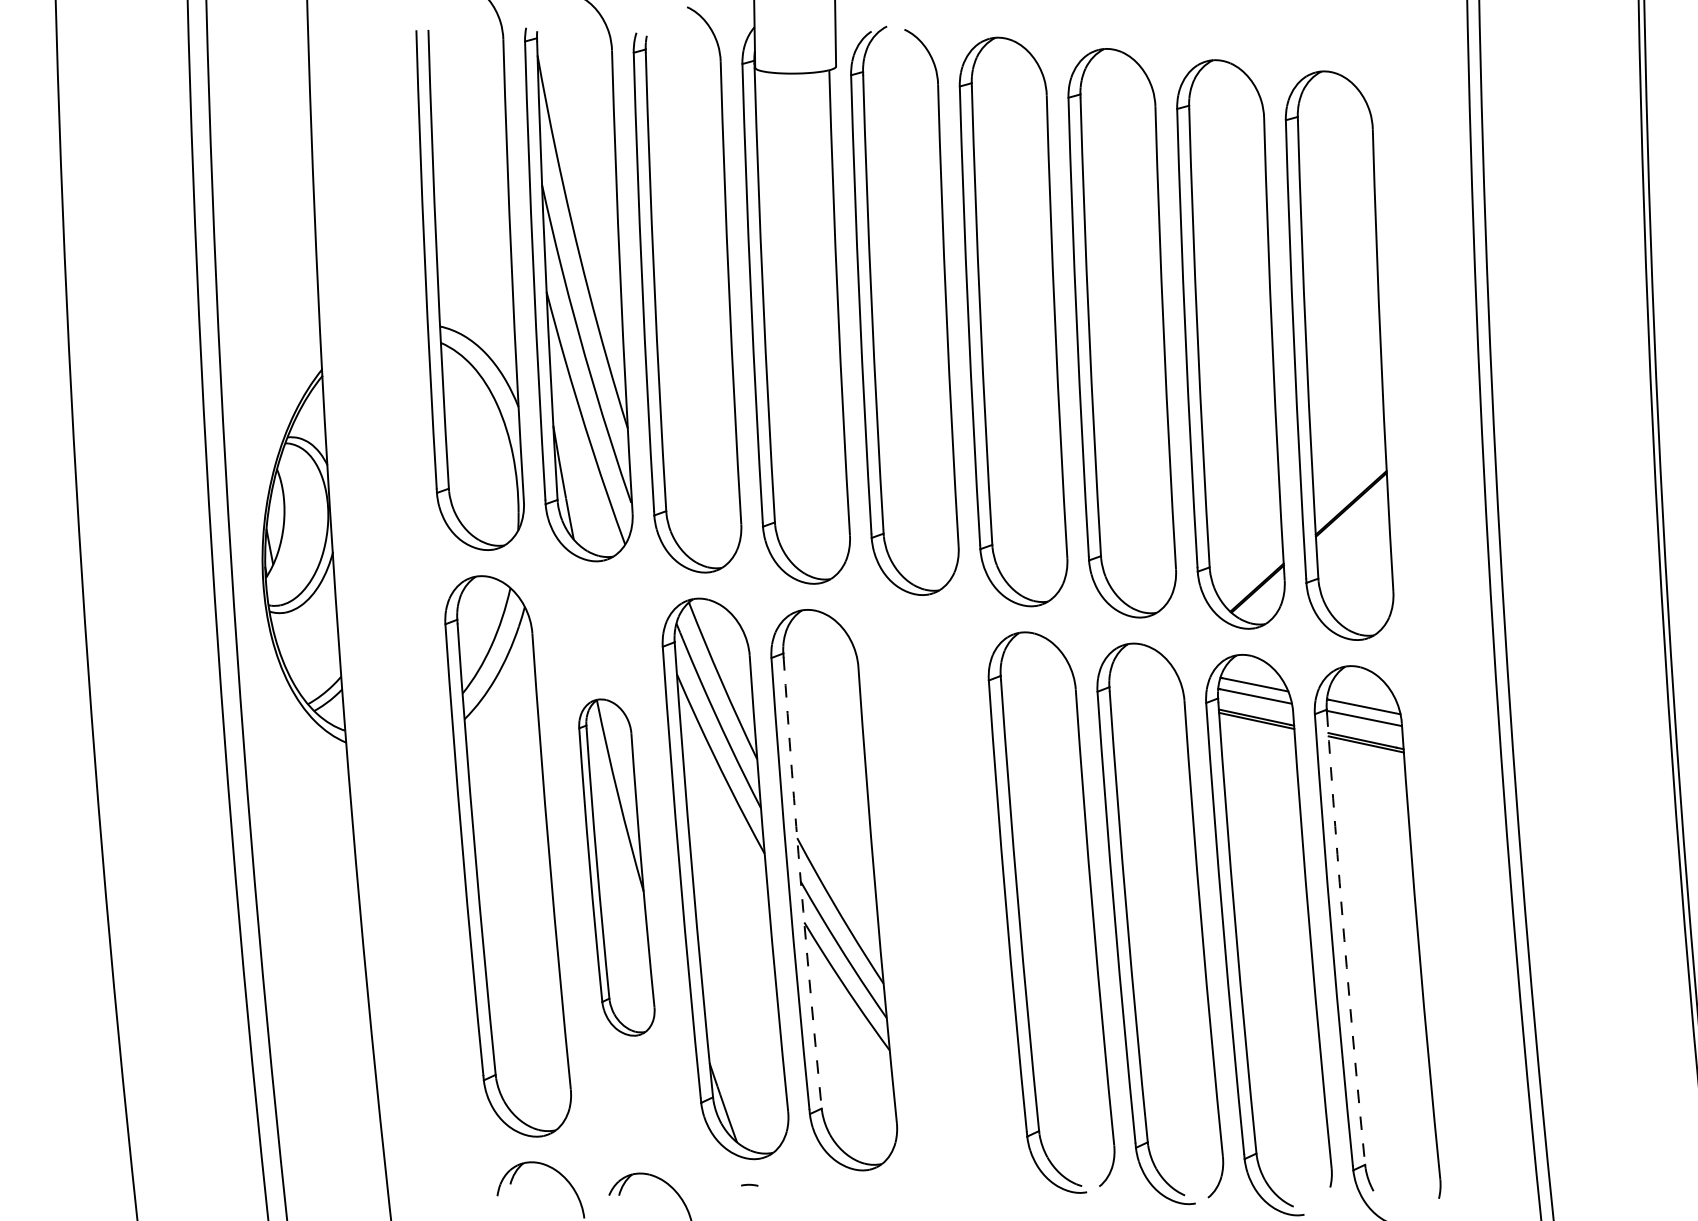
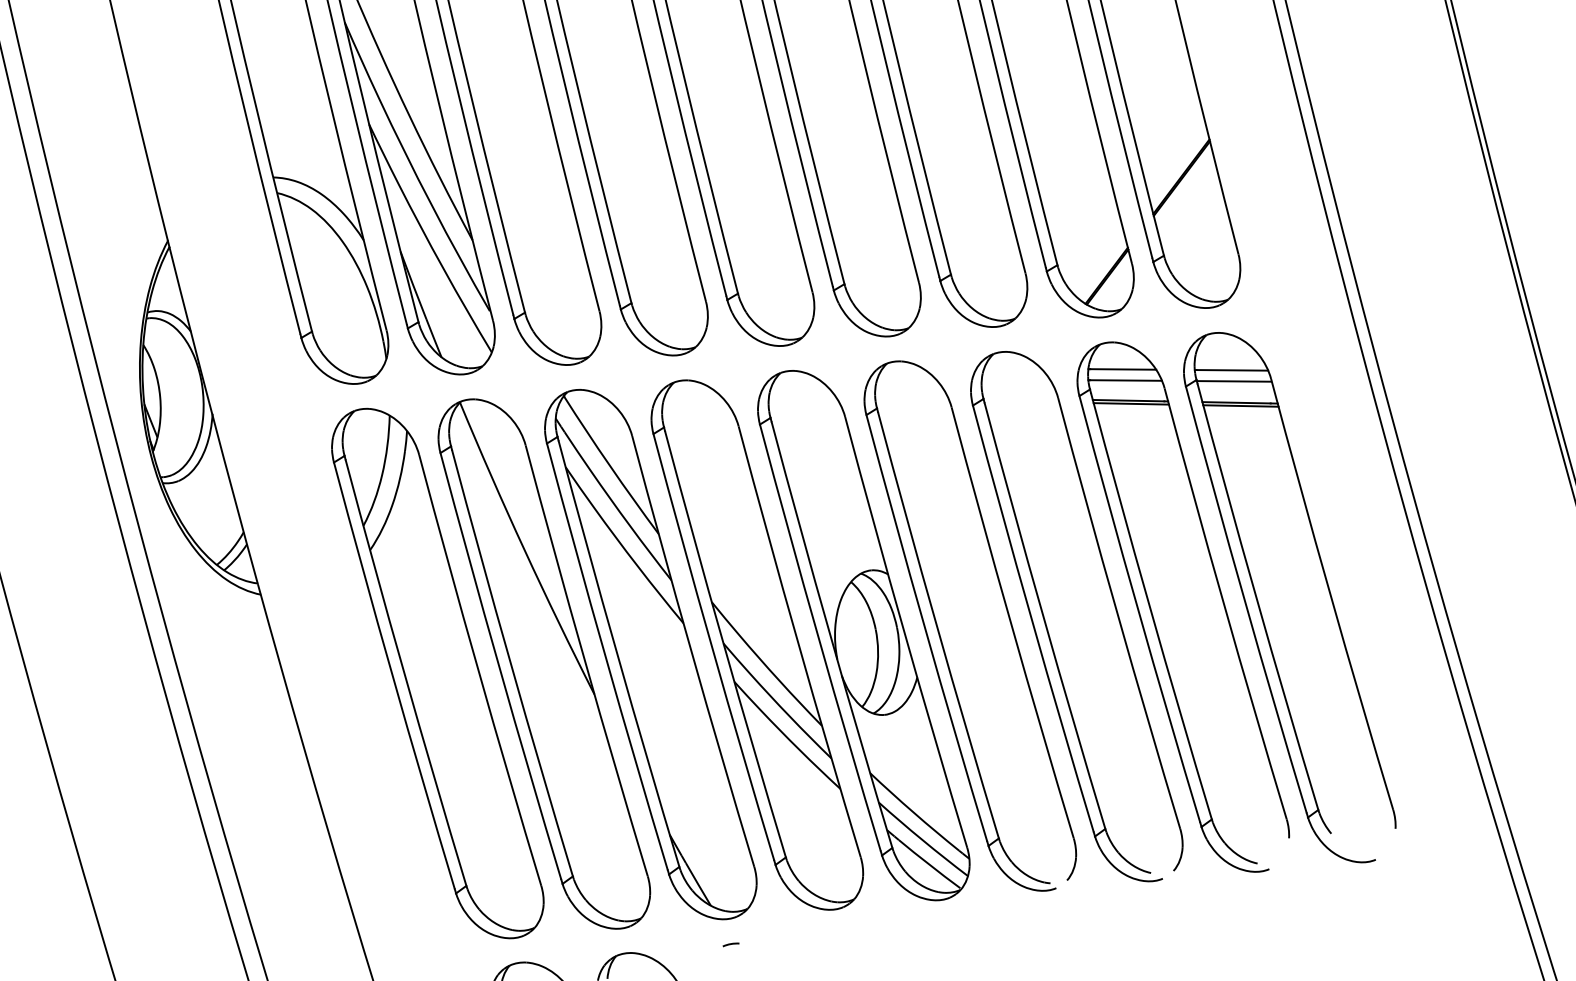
part: (616, 867) -> (543, 664), size x1.67
arc: (800, 883) -> (723, 645), dashed -> solid
part: (942, 901) -> (863, 635), added
arc: (1344, 939) -> (1256, 597), dashed -> solid

